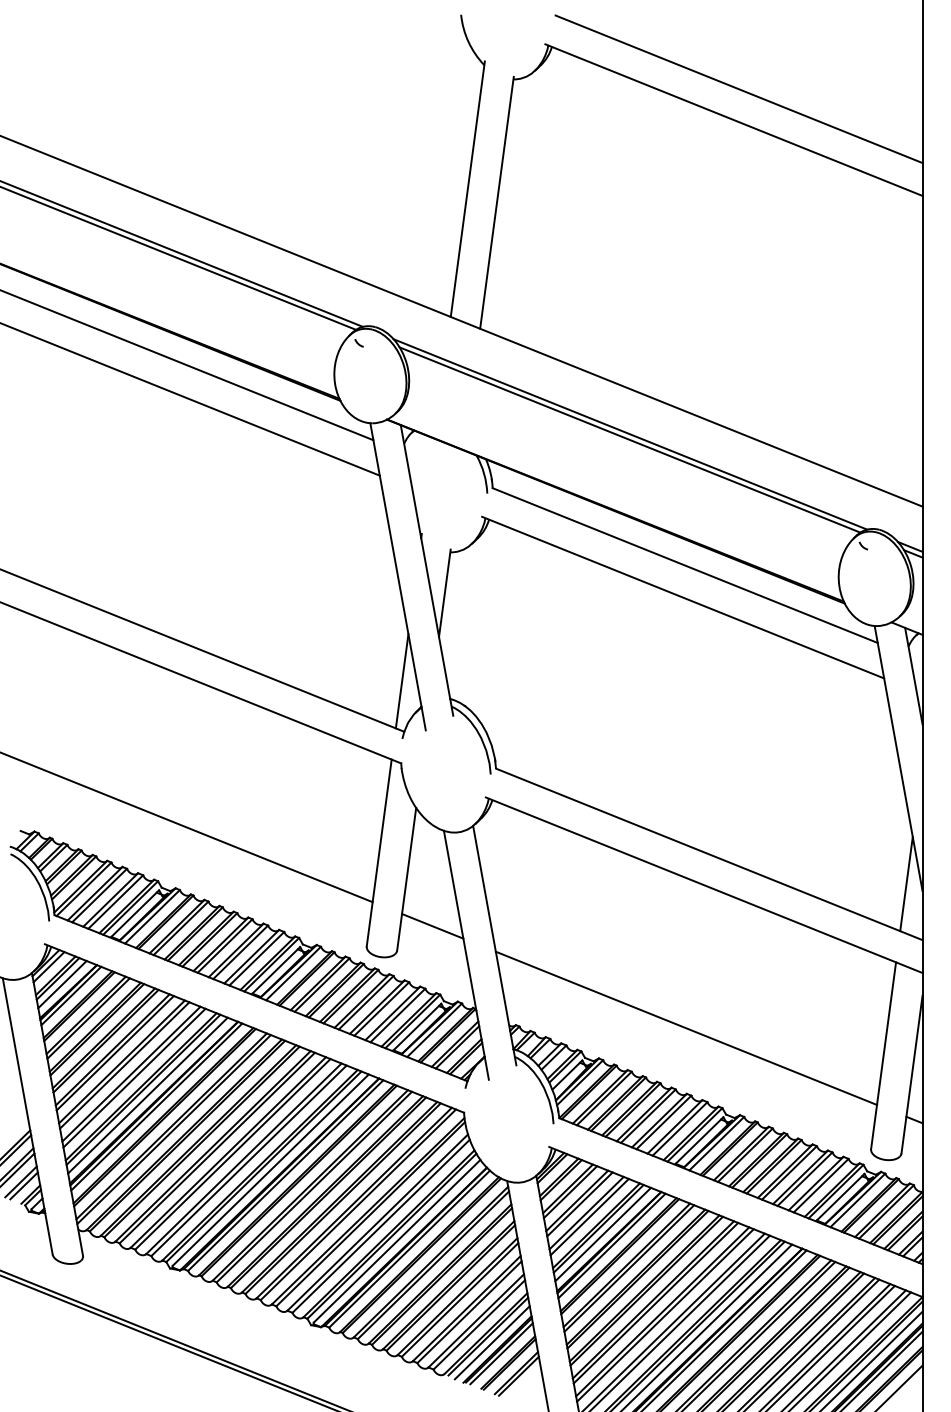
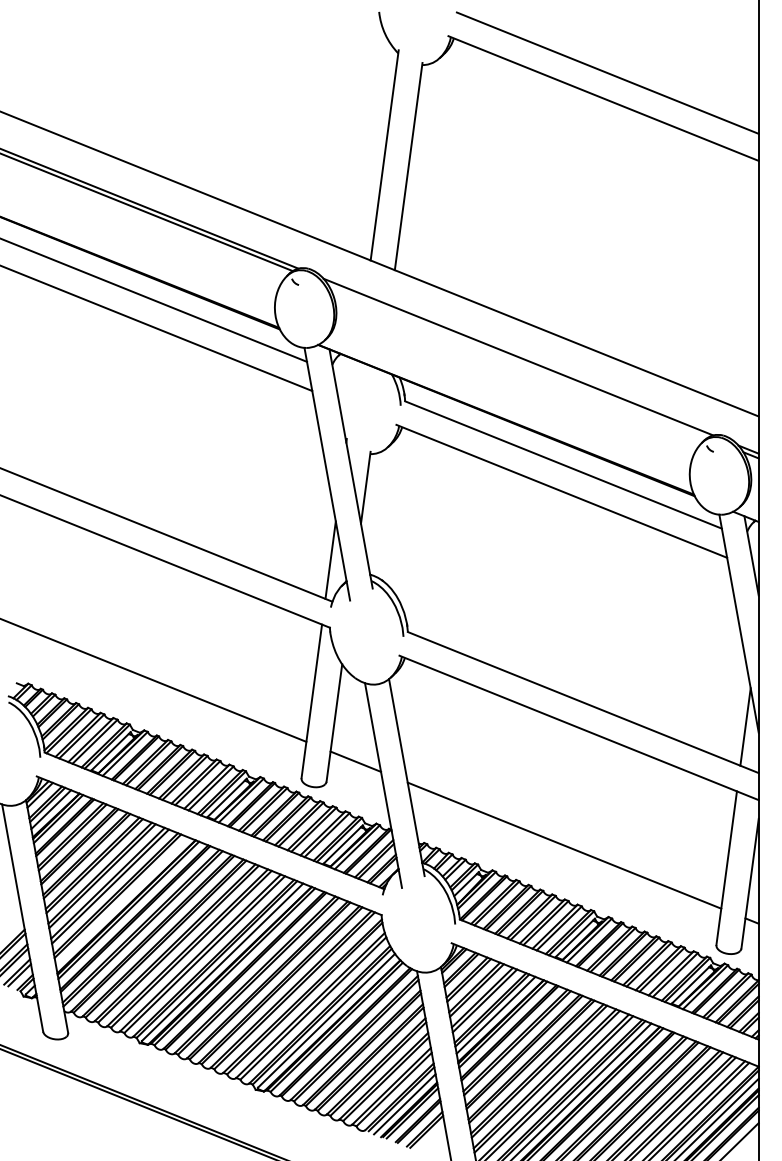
line: (629, 439) -> (517, 361), removed
line: (147, 1095) -> (121, 900), removed

